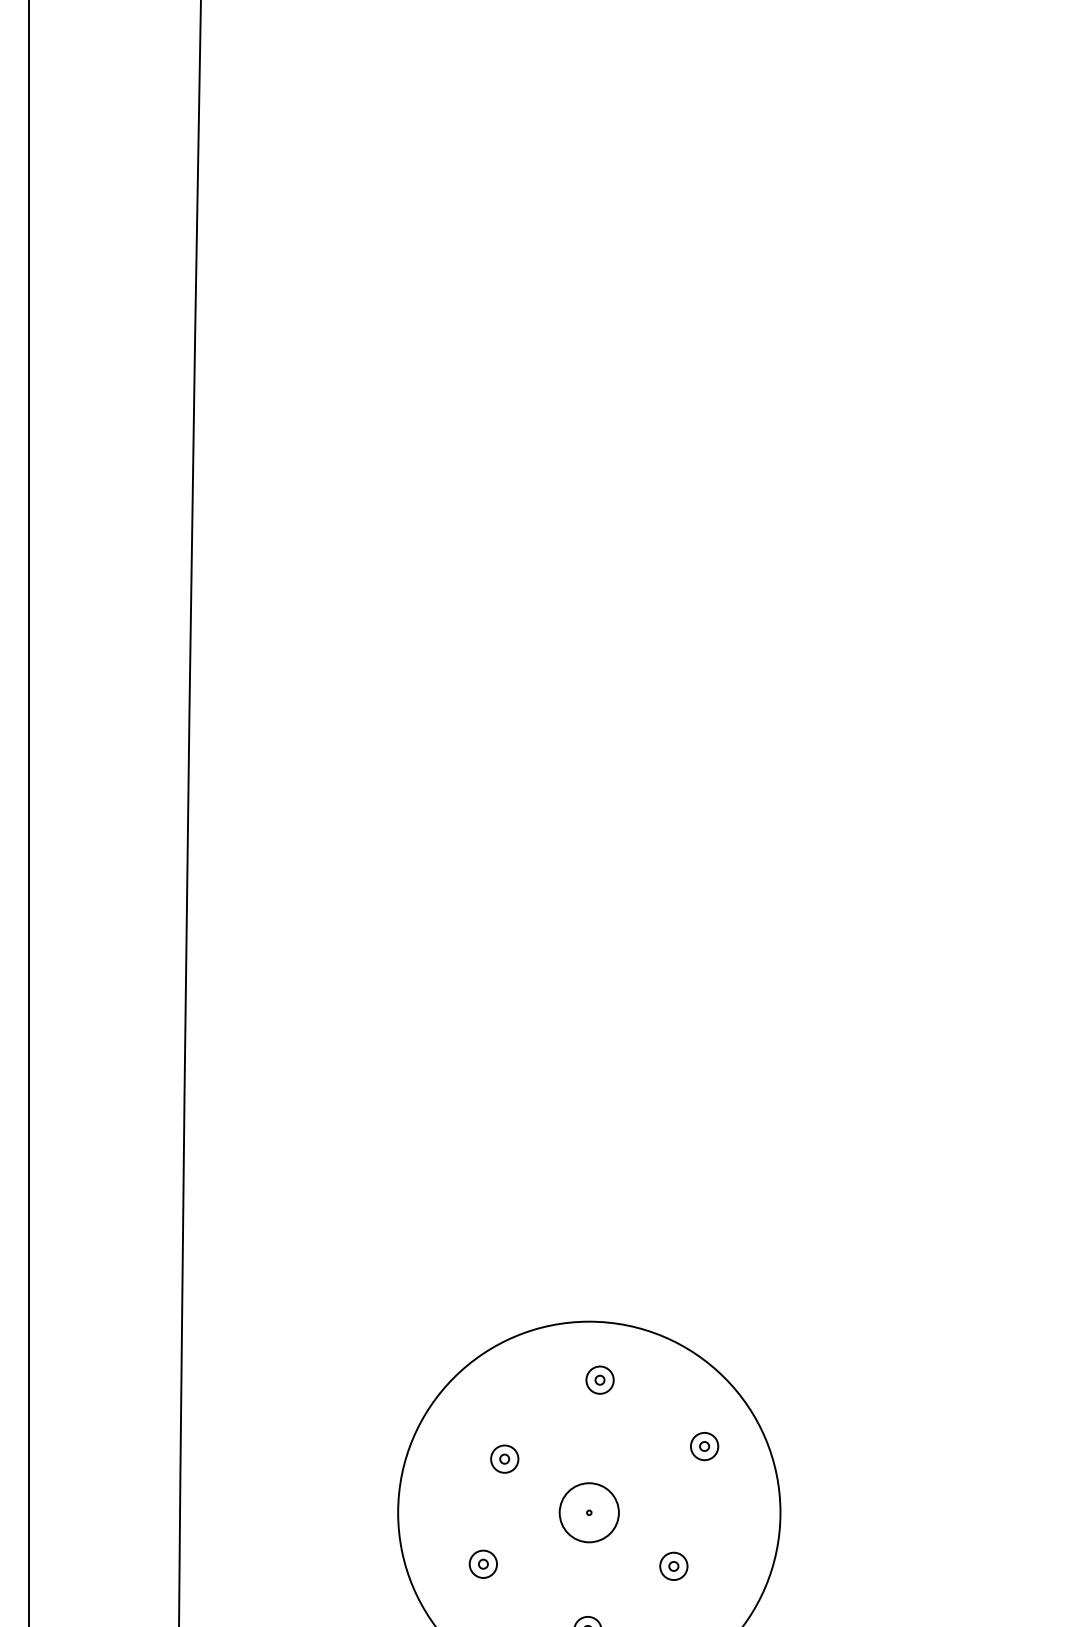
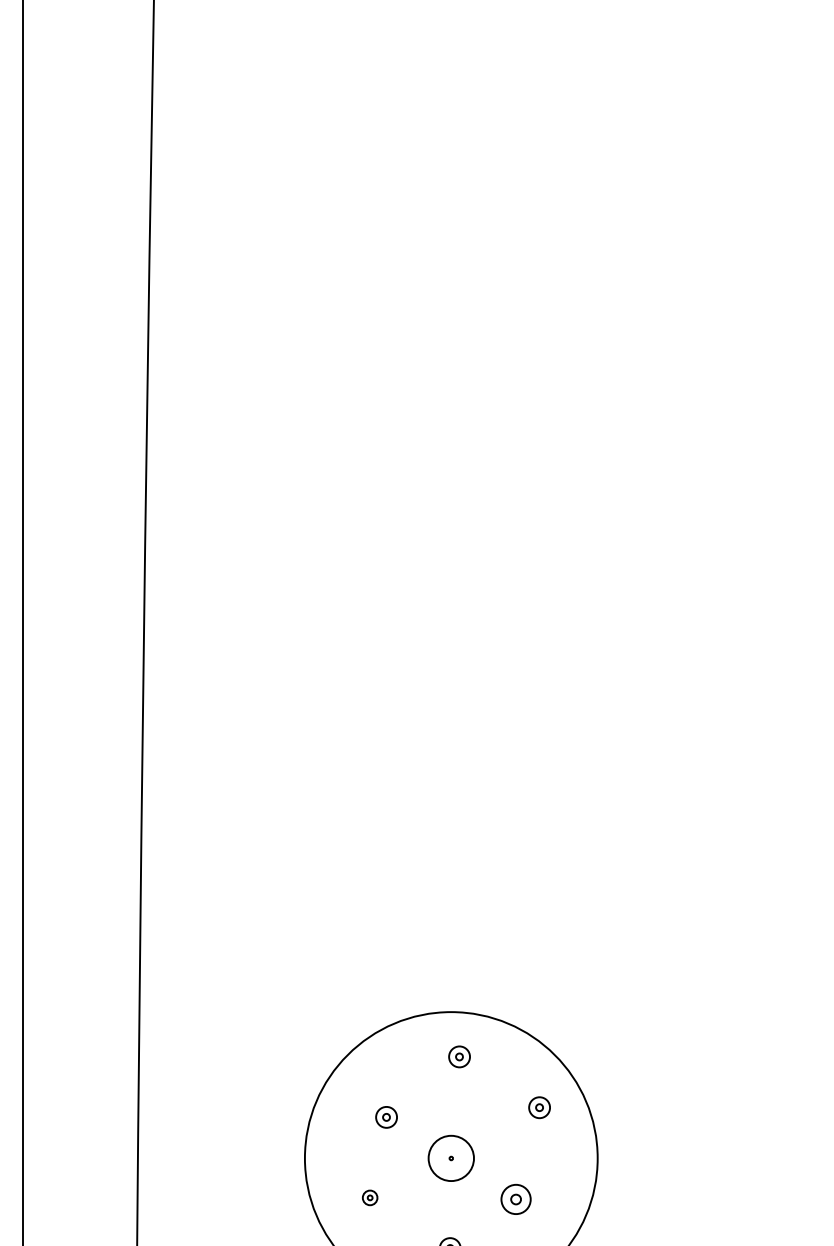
part: (482, 1563) -> (369, 1197), size x0.7
part: (673, 1566) -> (515, 1199), size x1.4

